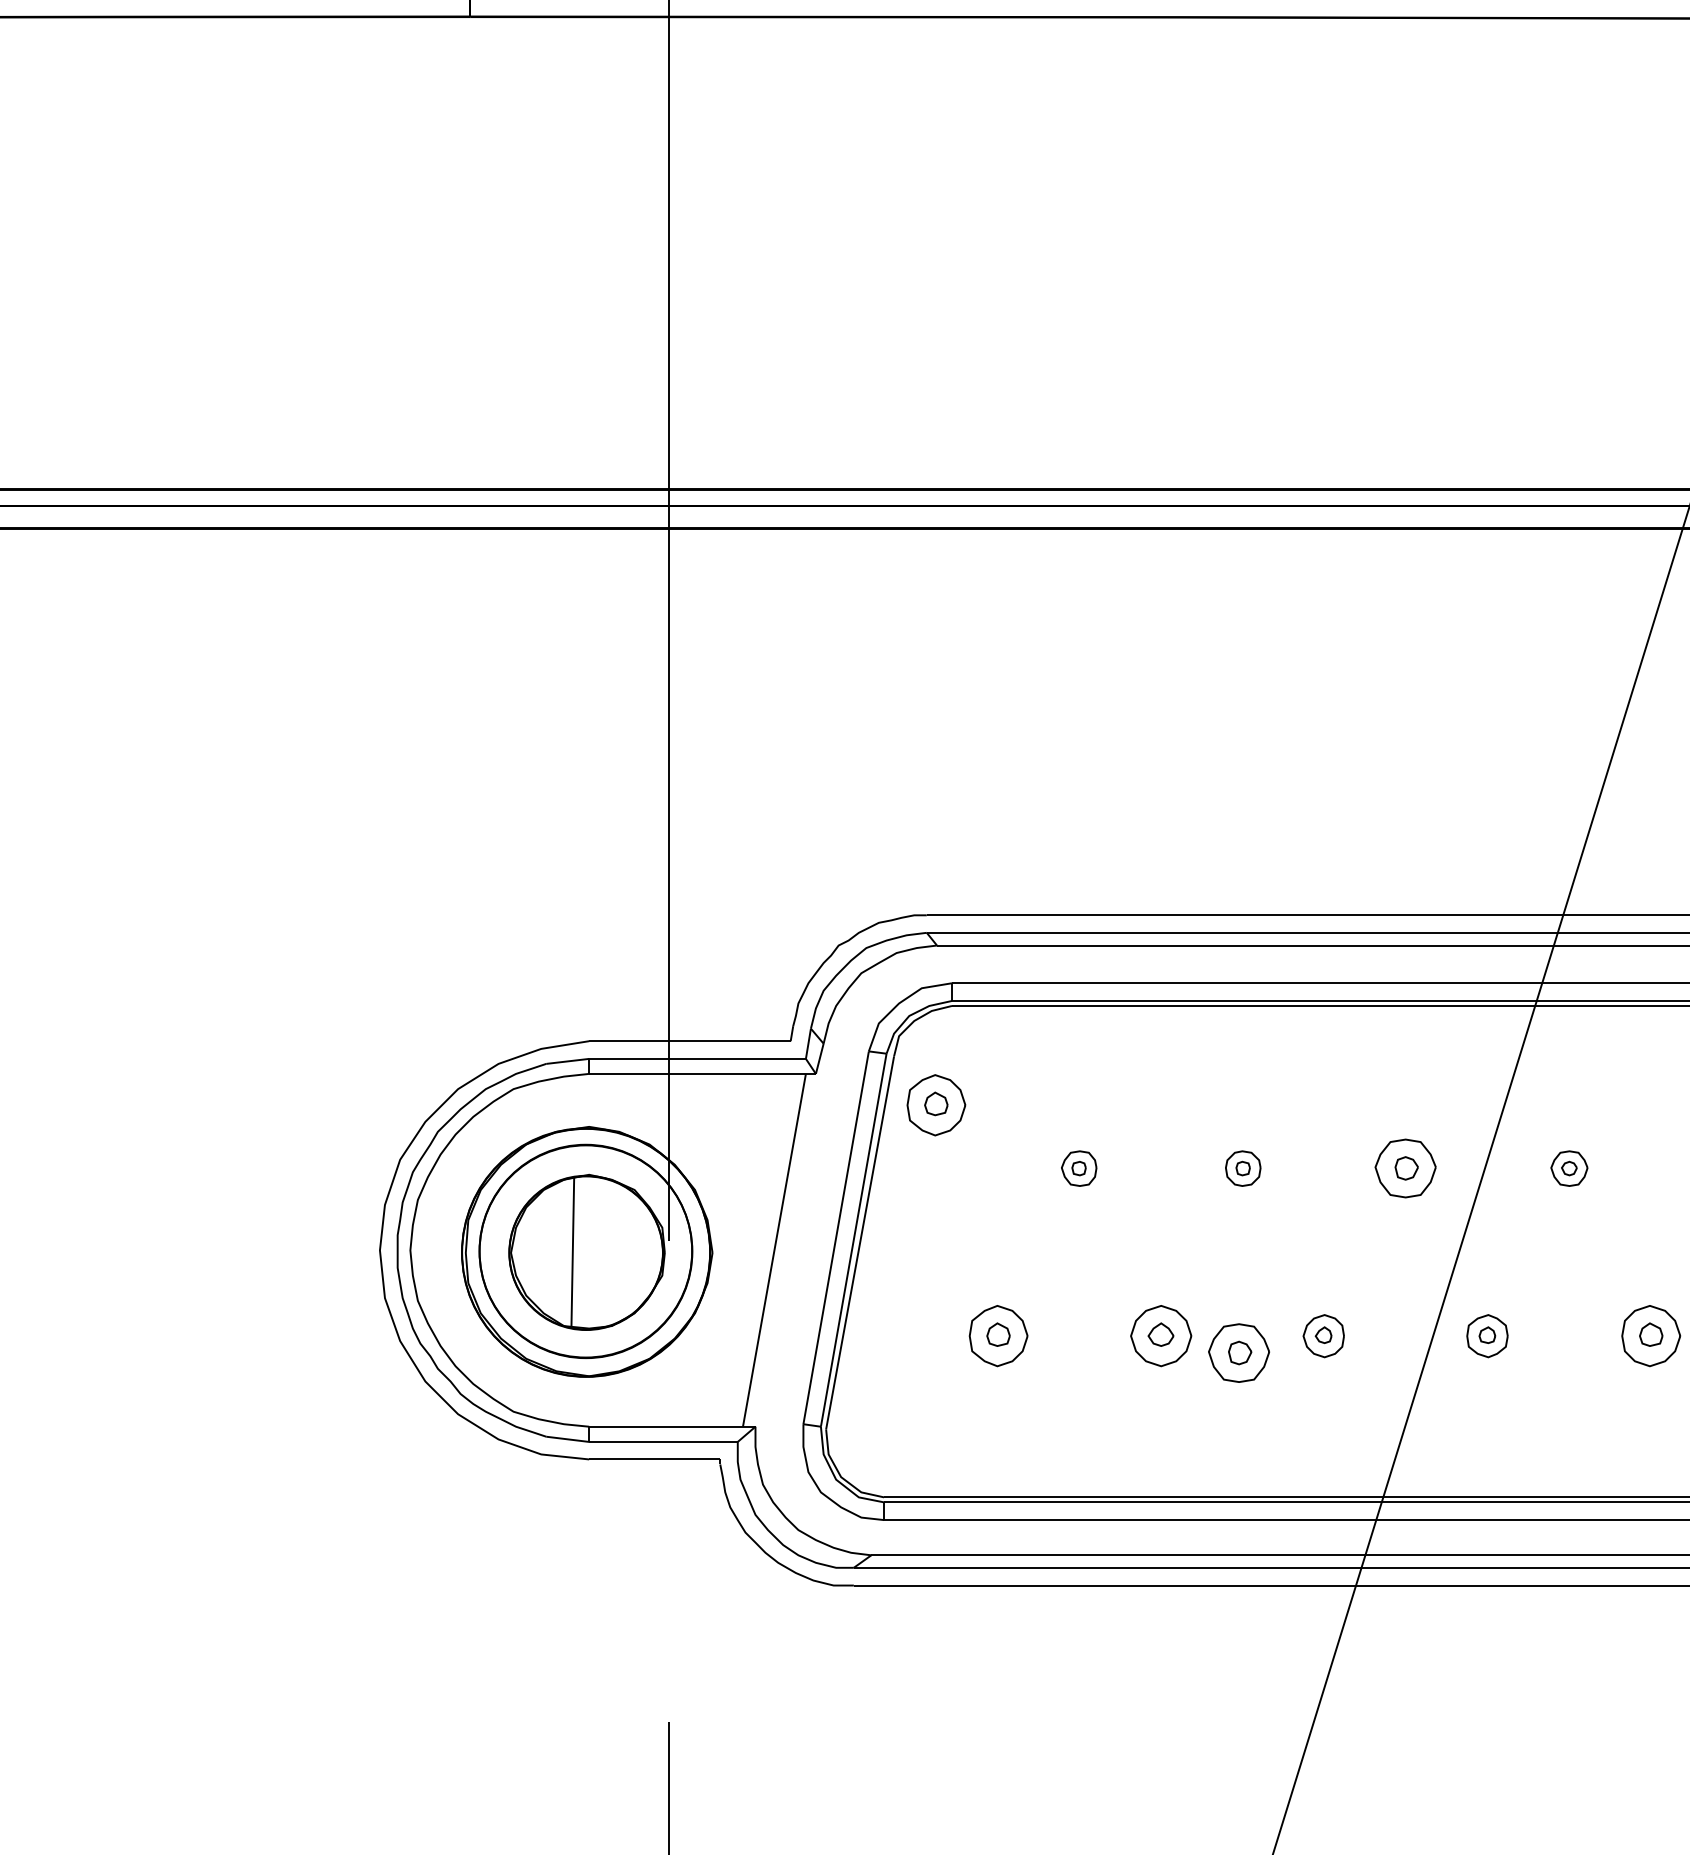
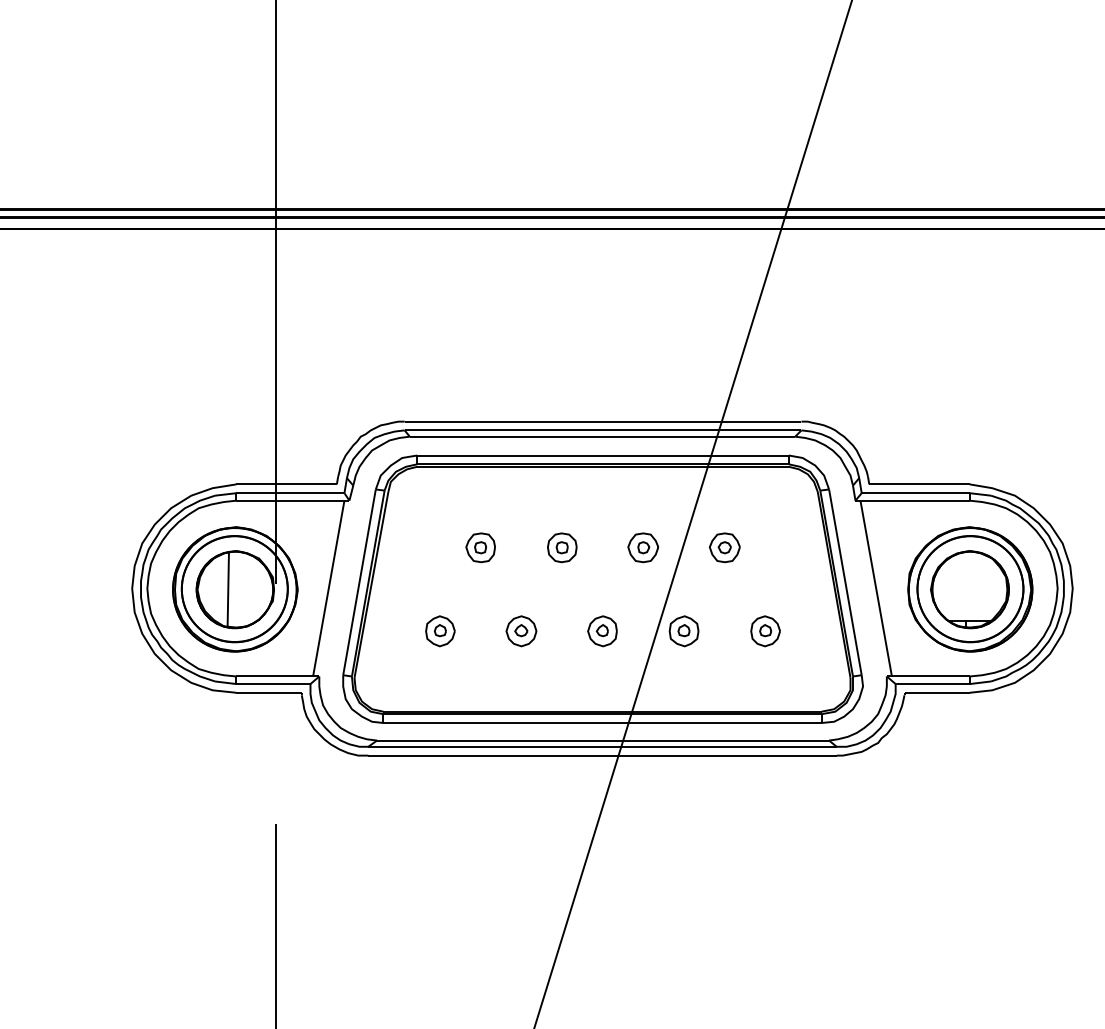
part: (936, 1105) -> (409, 516), removed
part: (1078, 1167) -> (480, 547), size x1.67
part: (1243, 1167) -> (562, 547), size x1.67
part: (1568, 1167) -> (724, 547), size x1.67
part: (1323, 1336) -> (602, 631), size x1.43
part: (1486, 1336) -> (683, 631), size x1.43
part: (1239, 1352) -> (560, 639), removed

